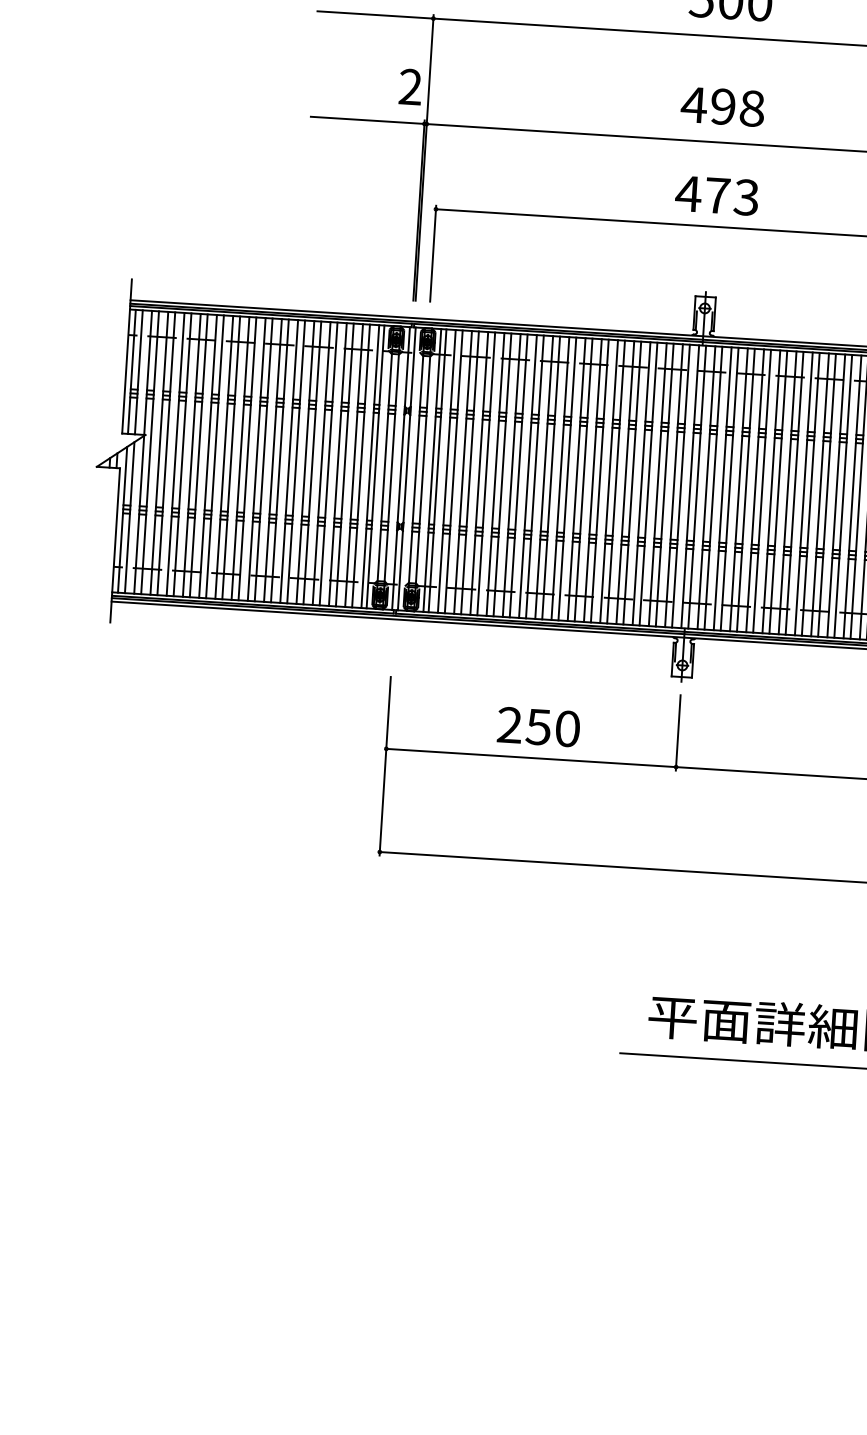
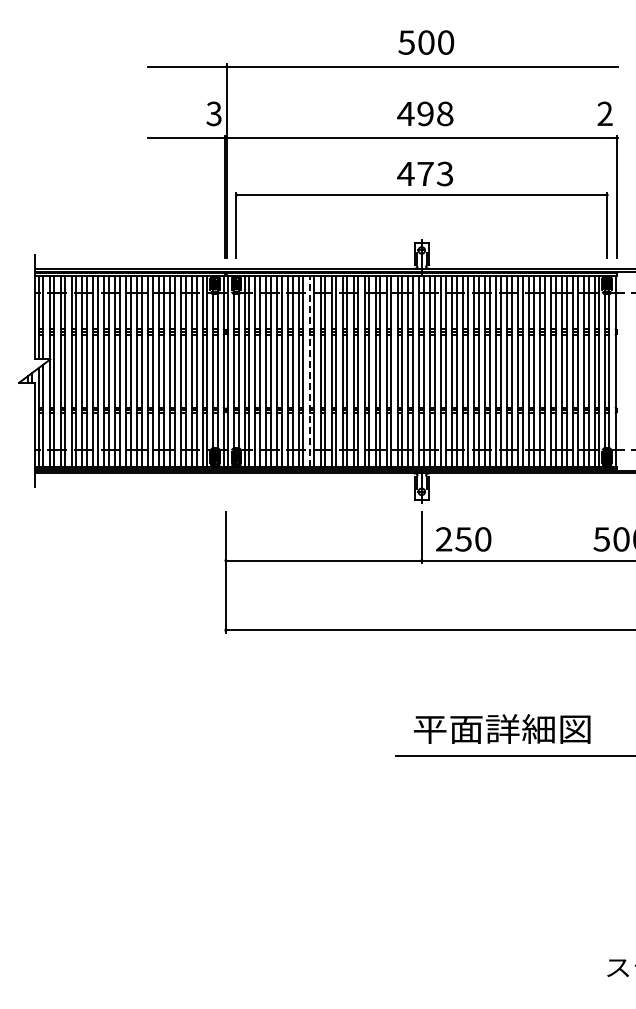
text: (409, 87) -> (213, 114), 2 -> 3
line: (527, 477) -> (309, 371), solid -> dashed
text: (538, 727) -> (463, 539), moved

